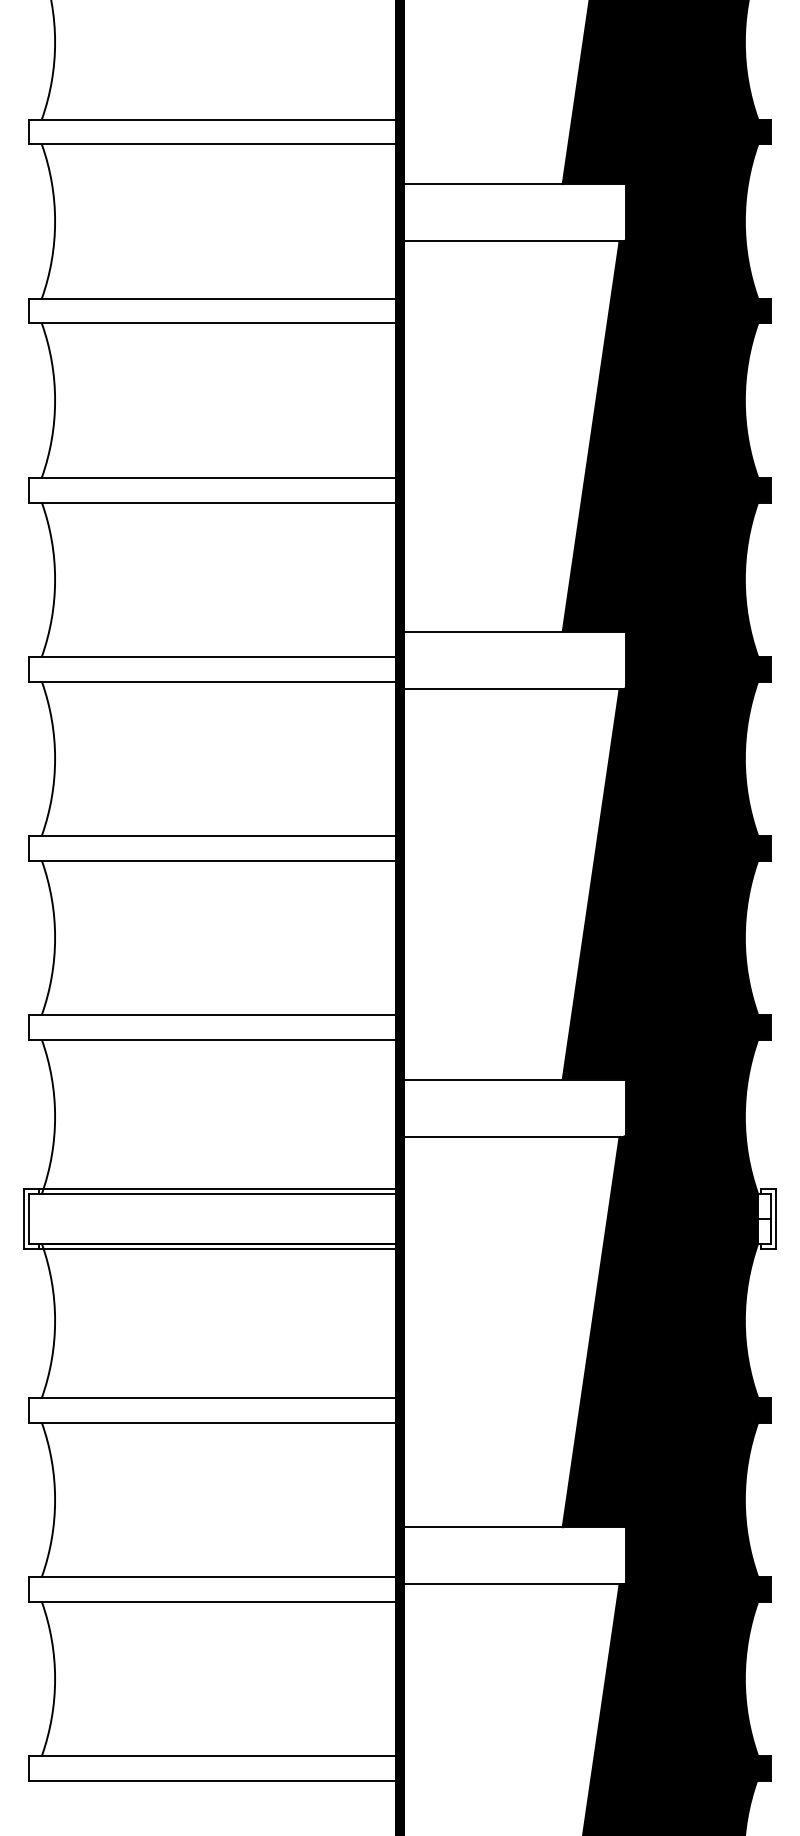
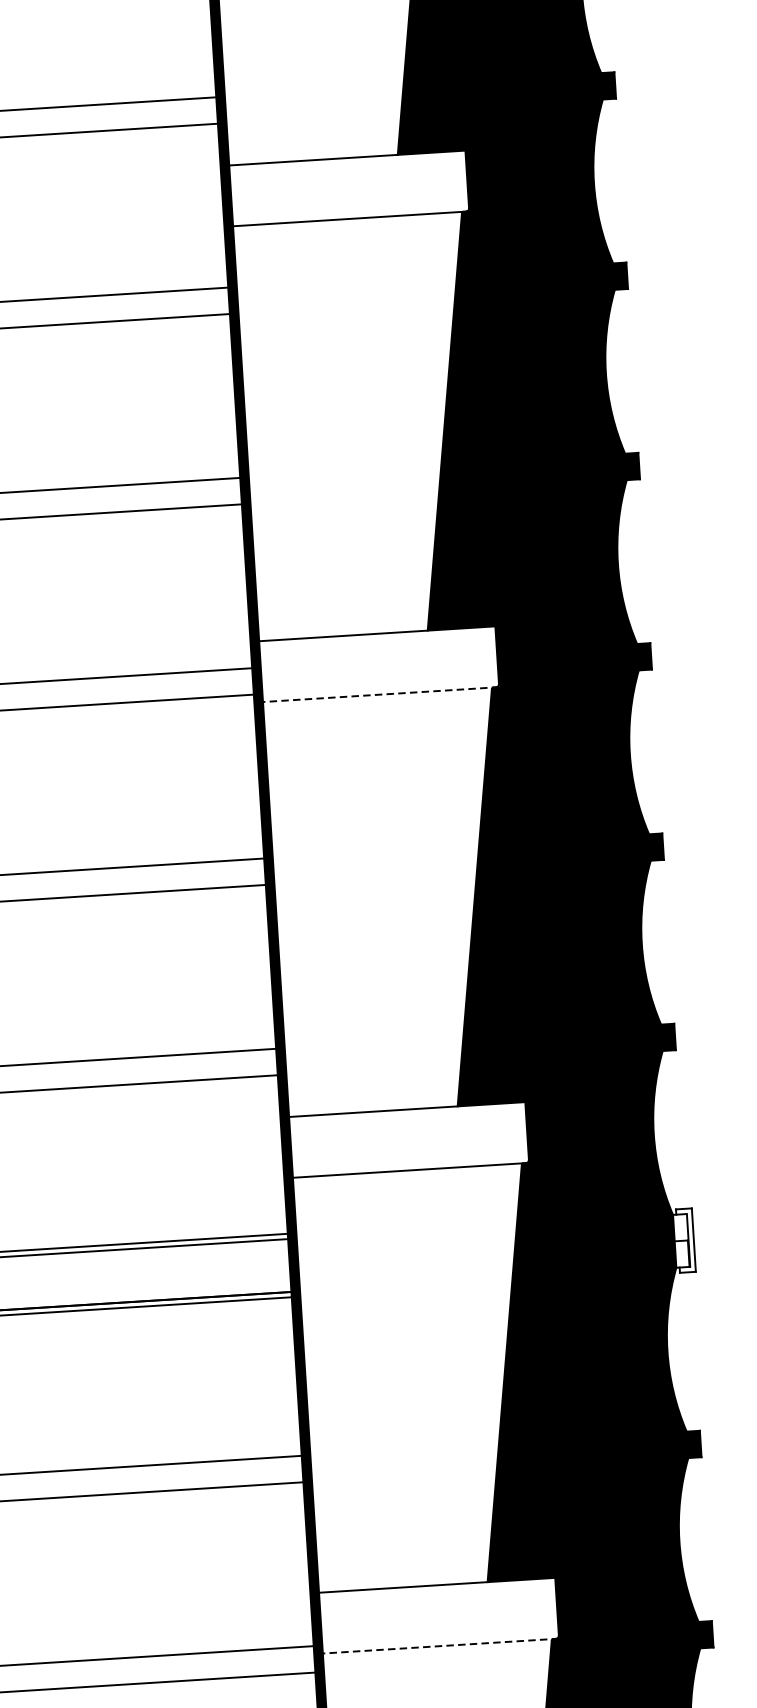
line: (512, 689) -> (378, 695), solid -> dashed
line: (512, 1584) -> (438, 1646), solid -> dashed

